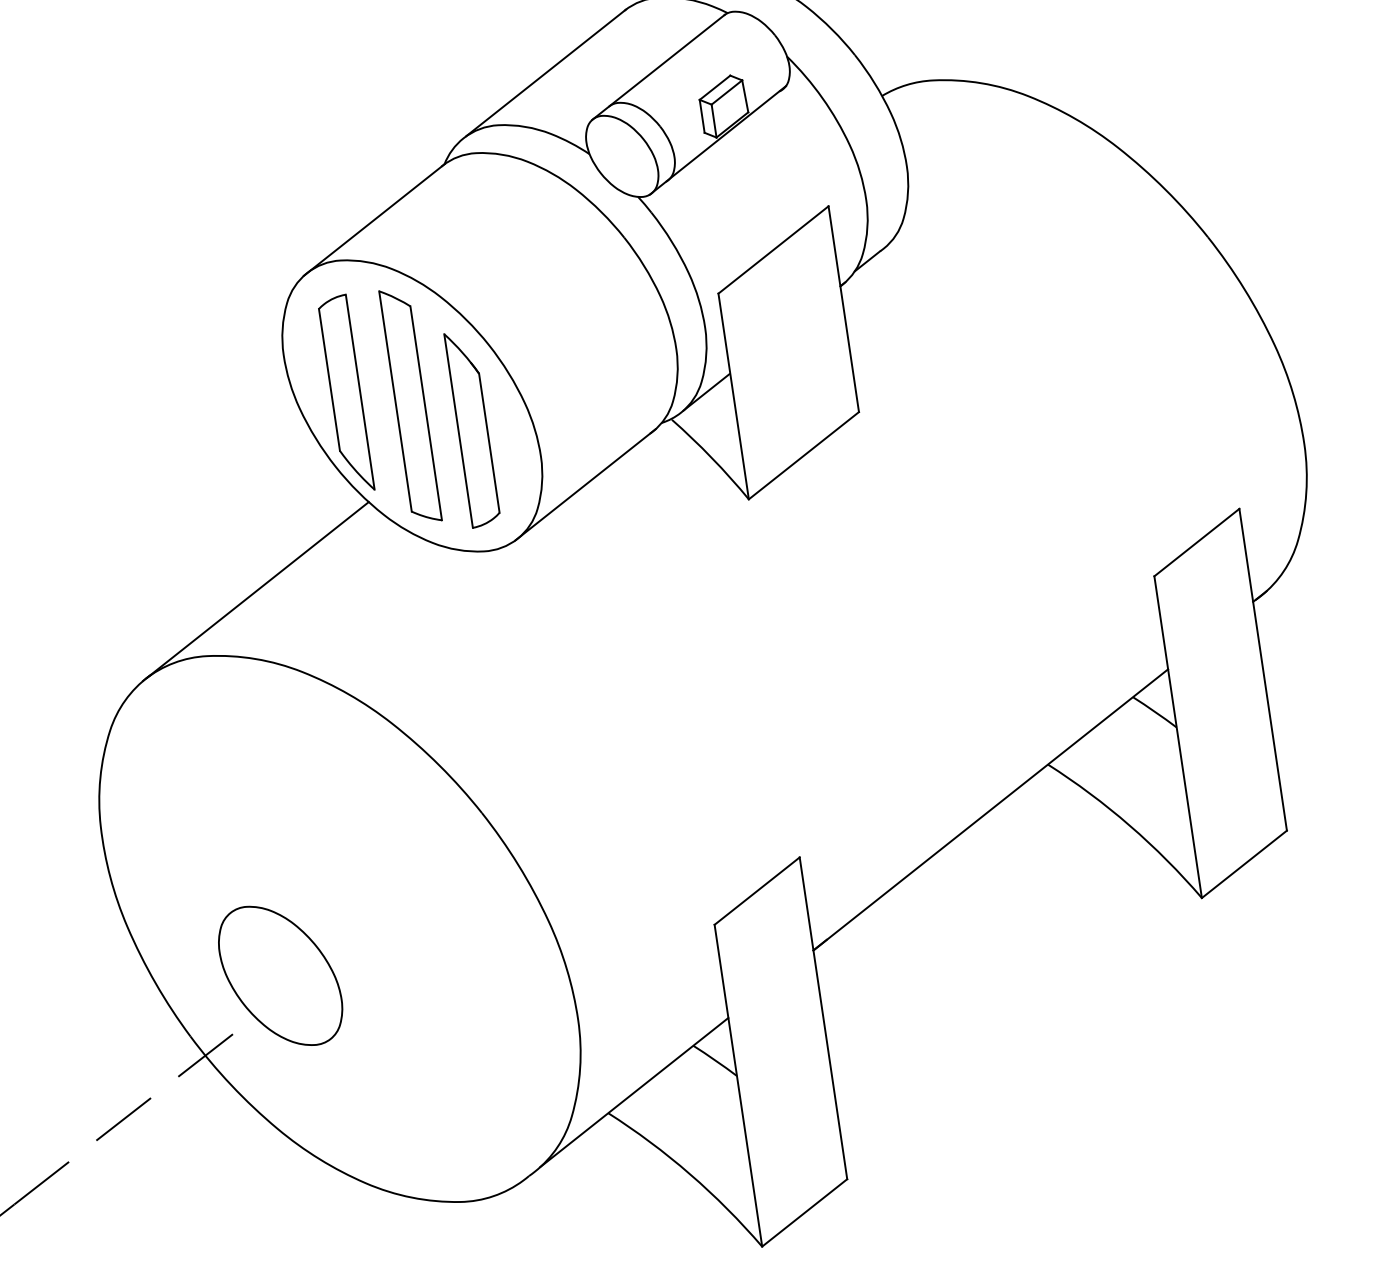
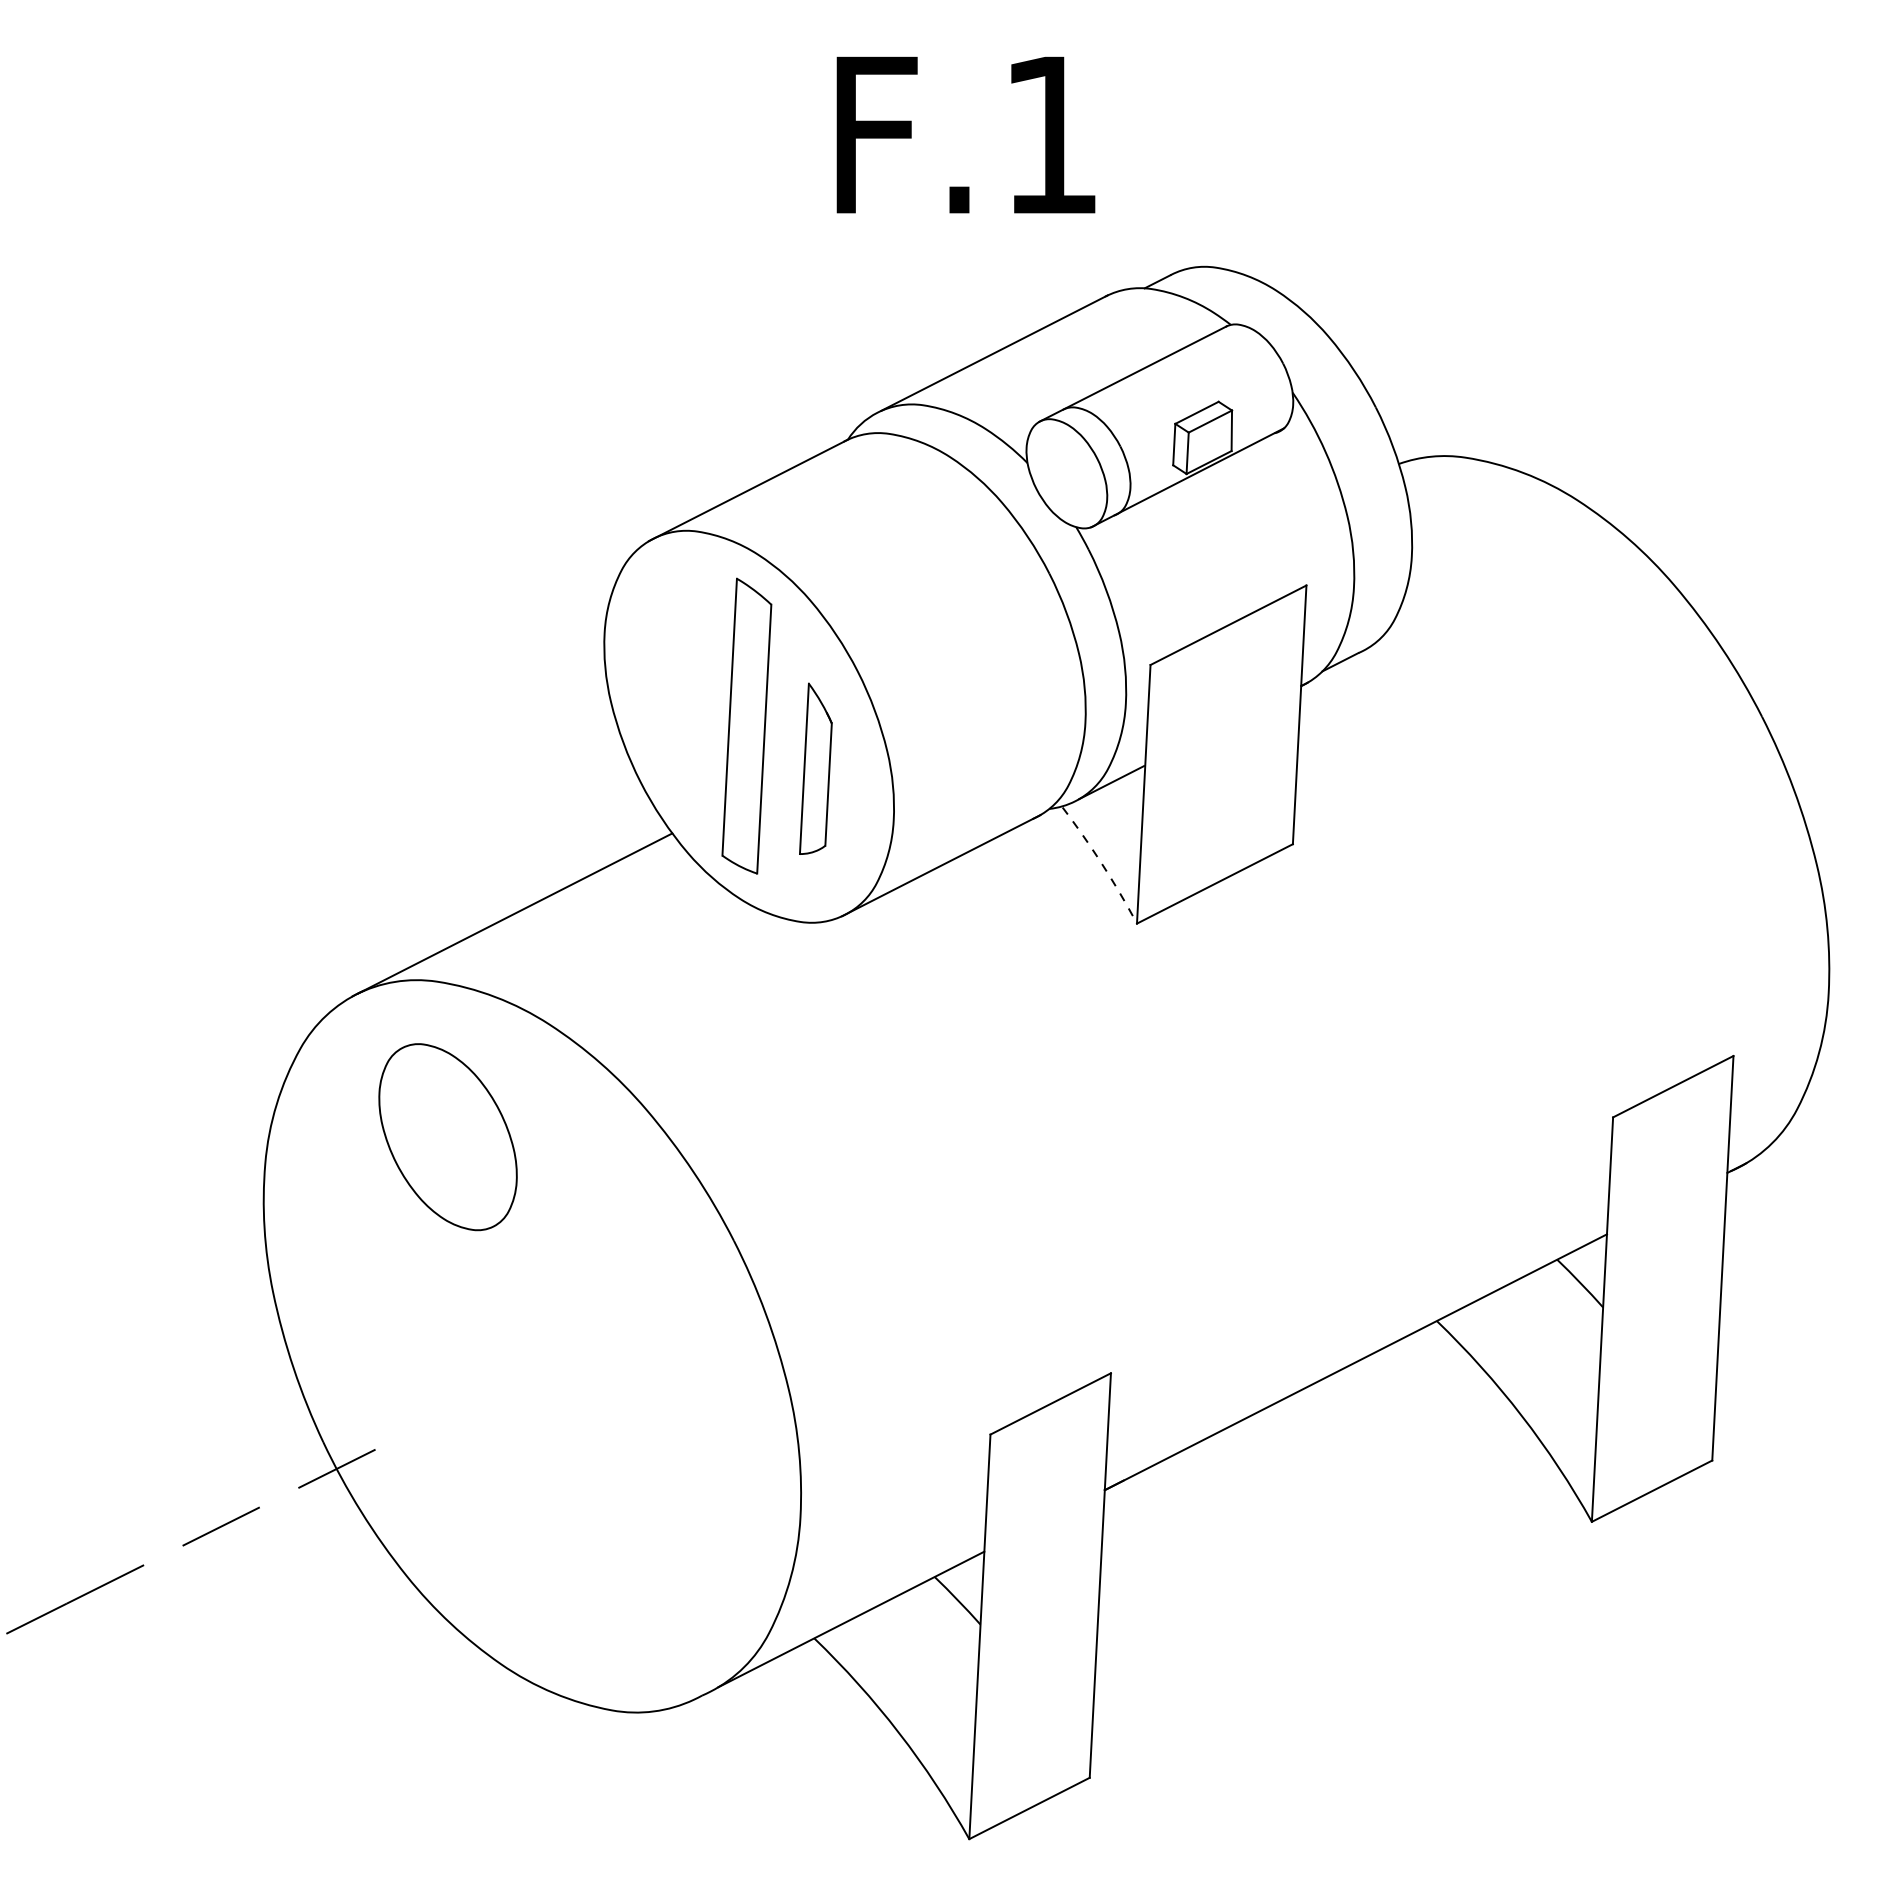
part: (347, 394) -> (672, 696), removed
part: (471, 428) -> (815, 768), size x0.7
line: (712, 458) -> (1102, 864), solid -> dashed
part: (280, 976) -> (447, 1137), moved

